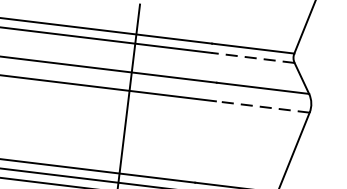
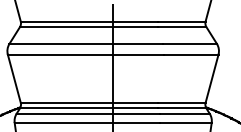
line: (251, 58) -> (181, 27), dashed -> solid
line: (261, 106) -> (190, 54), dashed -> solid

